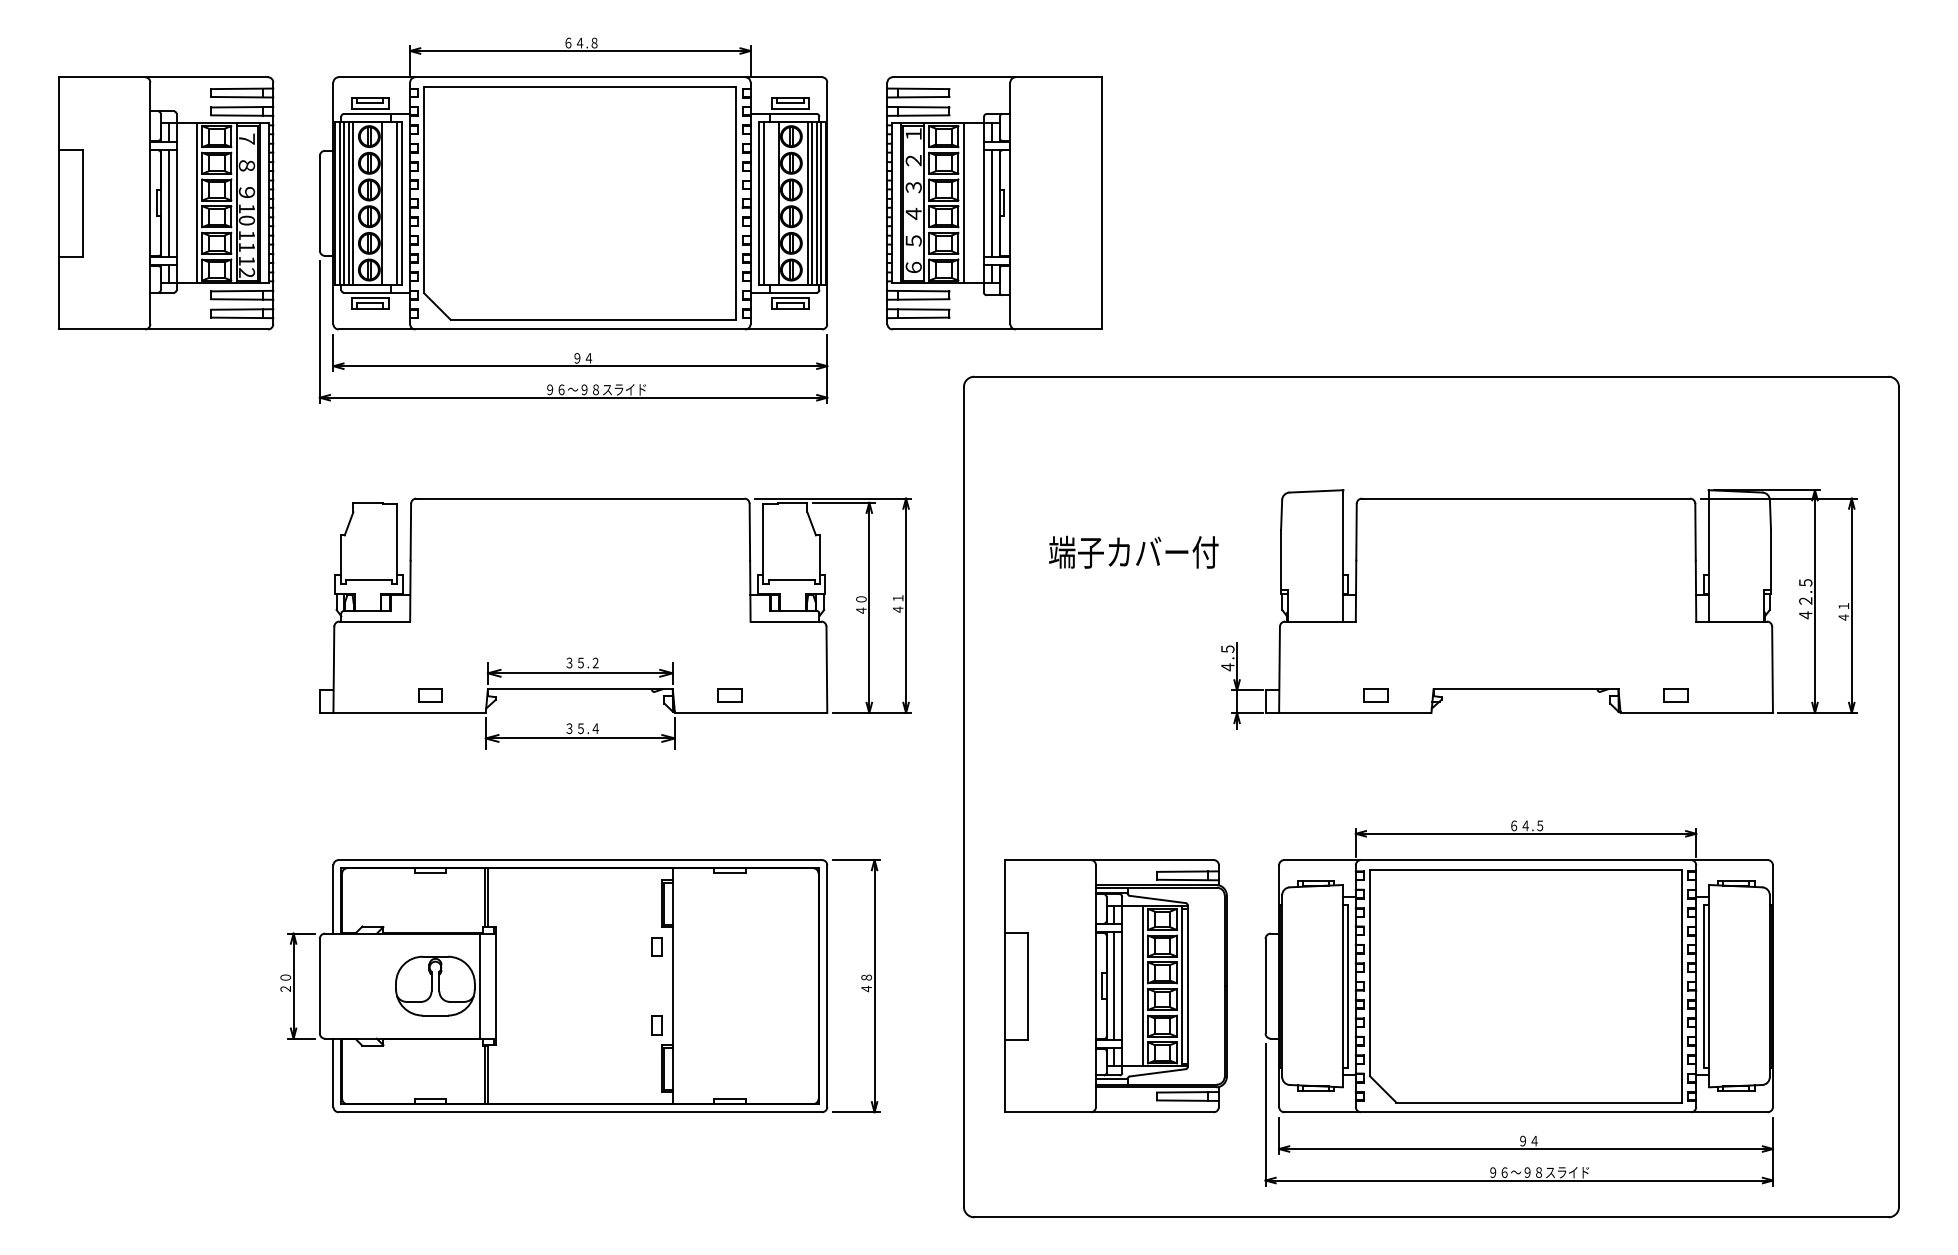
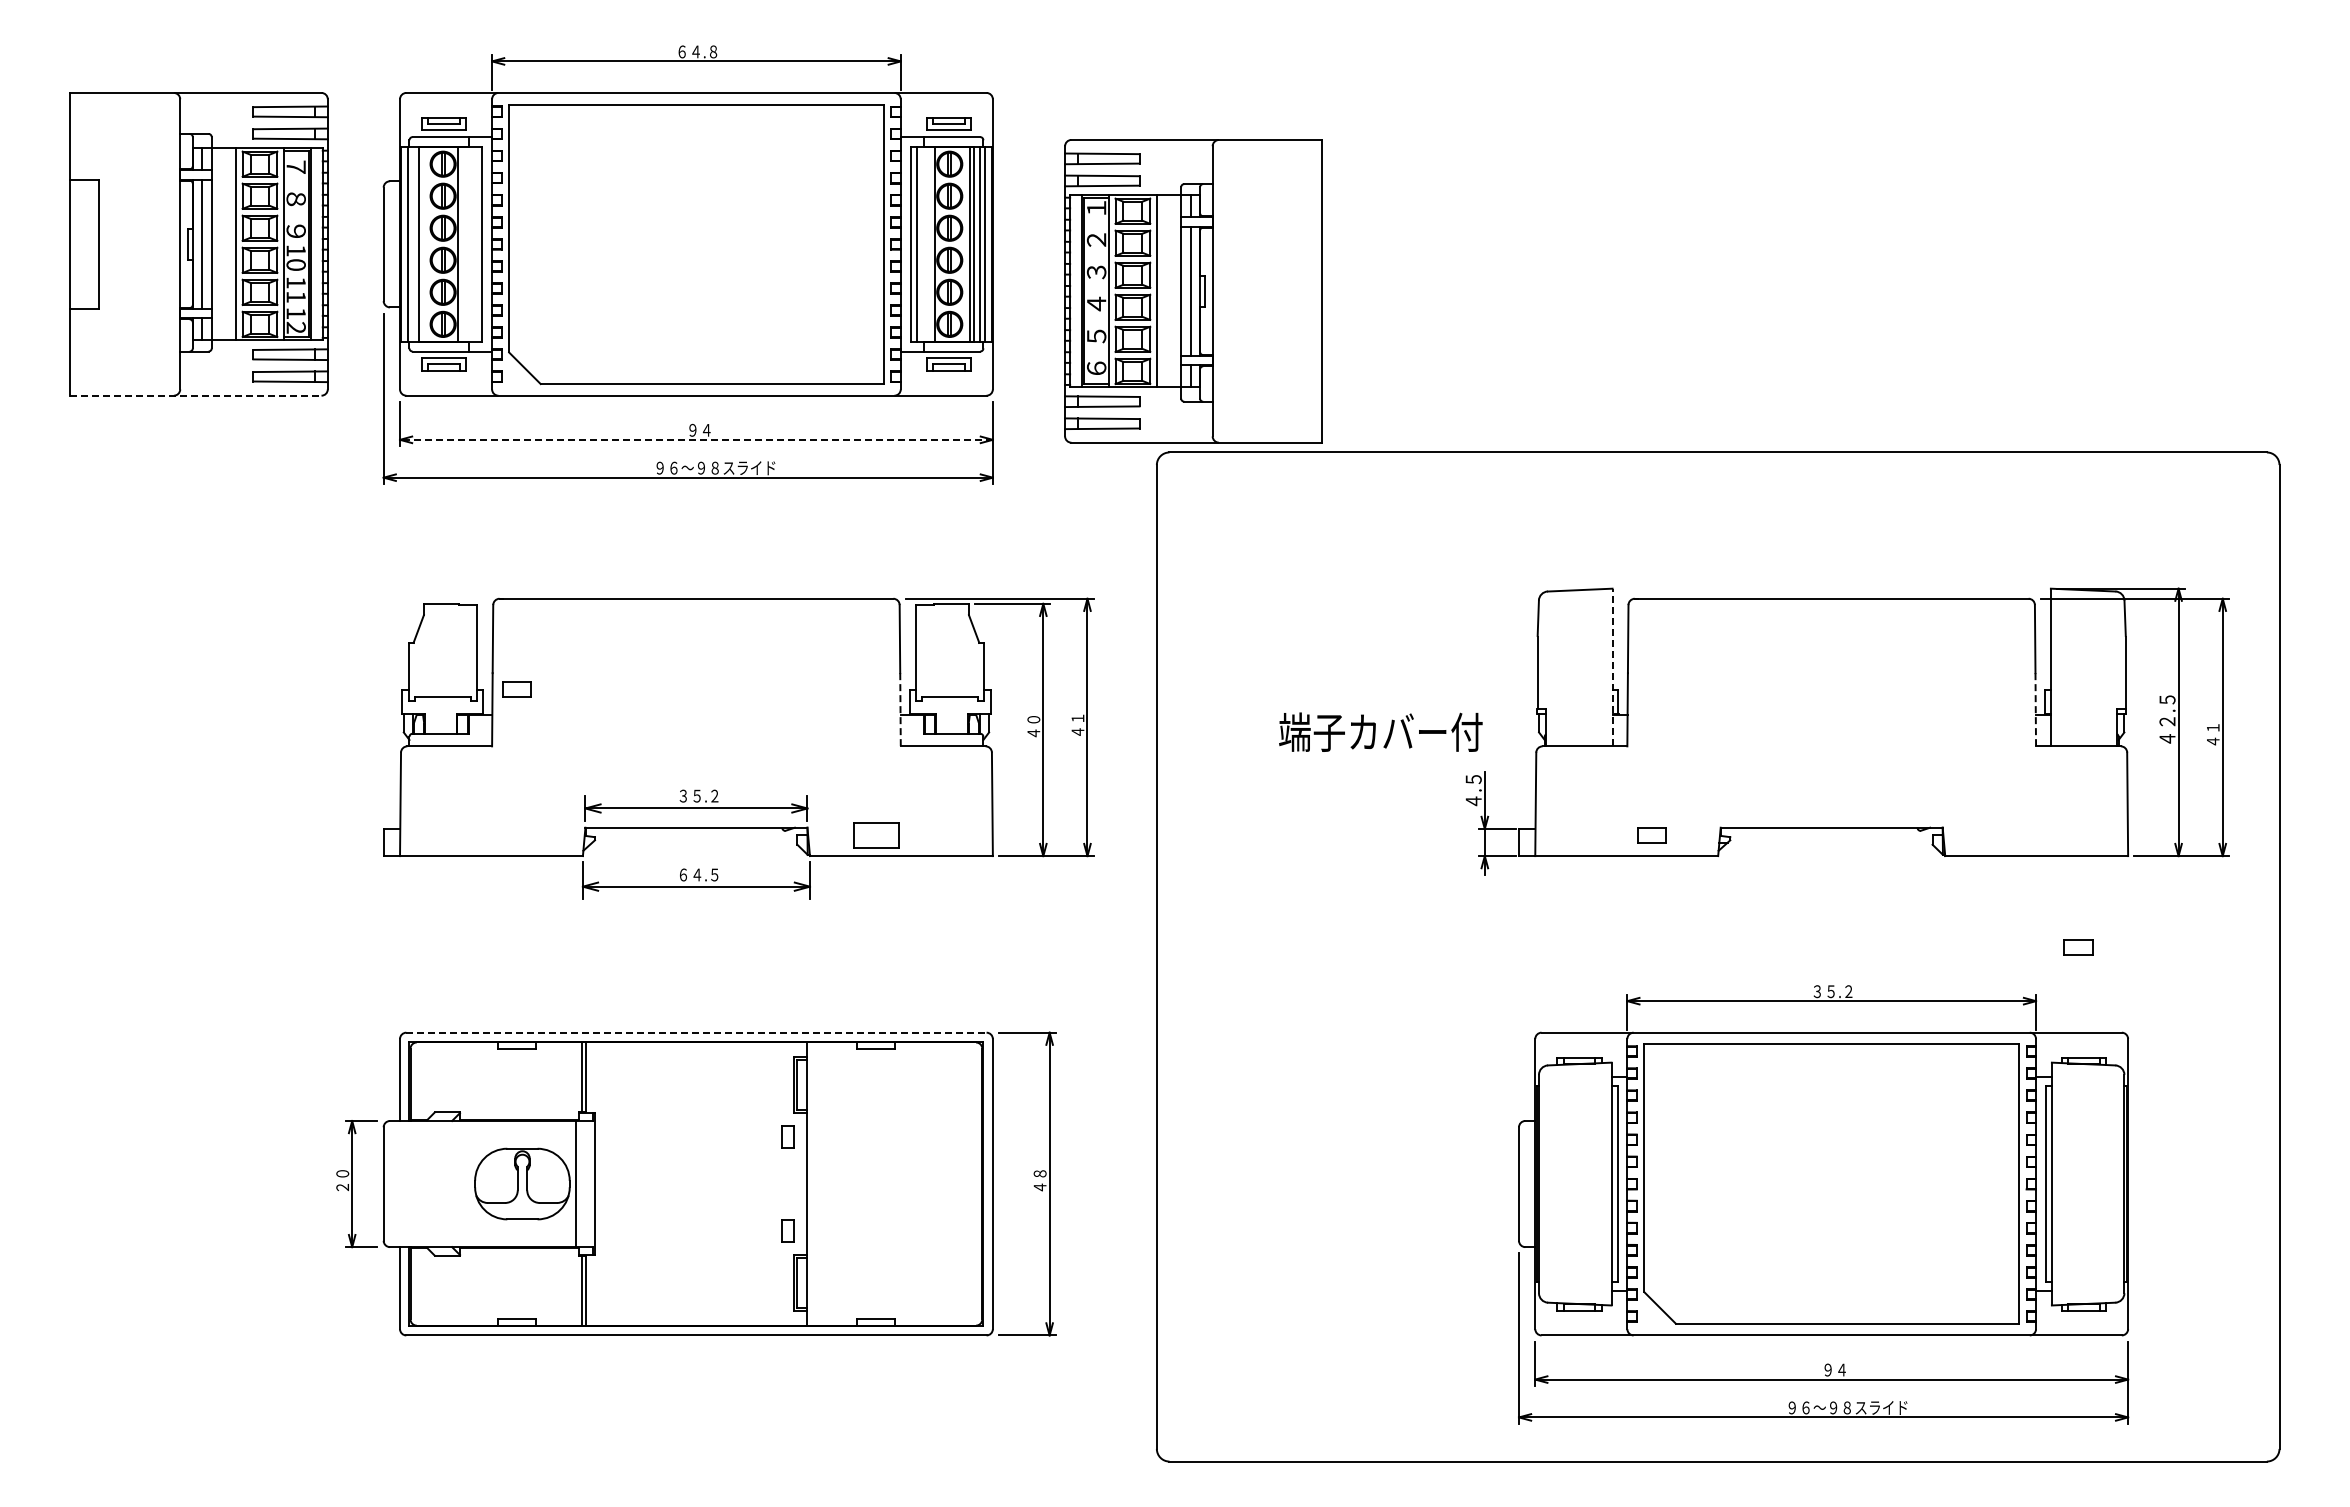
line: (343, 203) -> (412, 244), removed
line: (352, 203) -> (422, 244), removed
line: (396, 203) -> (475, 244), removed
part: (994, 203) -> (1193, 291), moved
line: (163, 329) -> (196, 395), solid -> dashed
line: (579, 365) -> (695, 439), solid -> dashed
text: (1133, 551) -> (1380, 731), moved
line: (1343, 555) -> (1612, 667), solid -> dashed
line: (750, 590) -> (900, 709), solid -> dashed
line: (1695, 590) -> (2035, 709), solid -> dashed
part: (430, 695) -> (516, 689), moved
part: (729, 695) -> (875, 835), size x1.6
part: (1675, 695) -> (2078, 947), moved
text: (582, 728) -> (698, 874), ３５.４ -> ６４.５
text: (1526, 825) -> (1832, 991), ６４.５ -> ３５.２
line: (580, 859) -> (696, 1032), solid -> dashed
part: (1116, 985) -> (1339, 1183), removed

